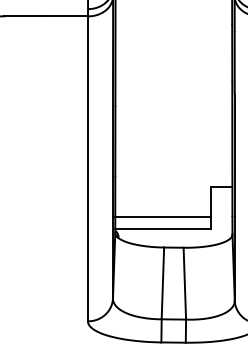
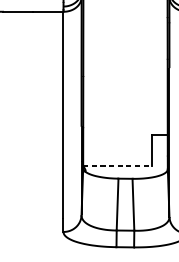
line: (162, 216) -> (117, 156), removed
line: (163, 229) -> (118, 165), solid -> dashed

